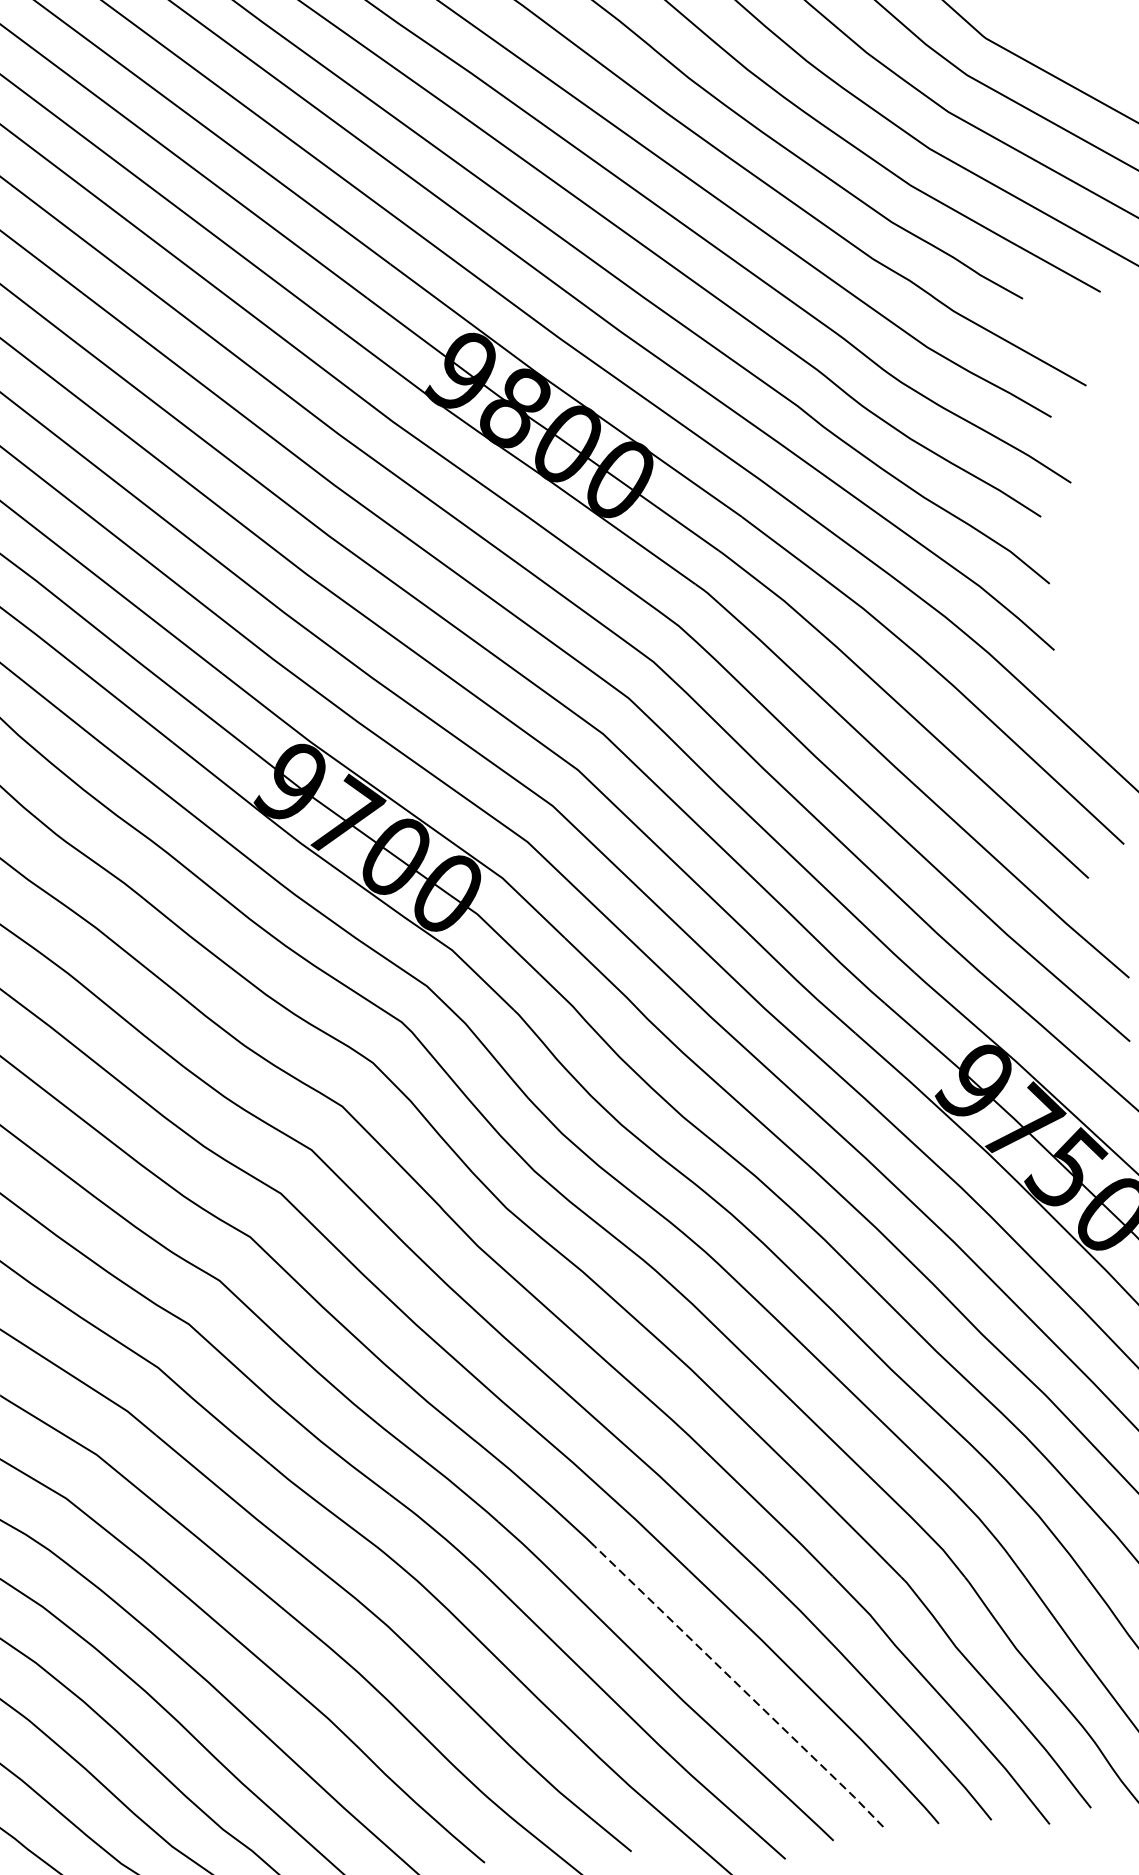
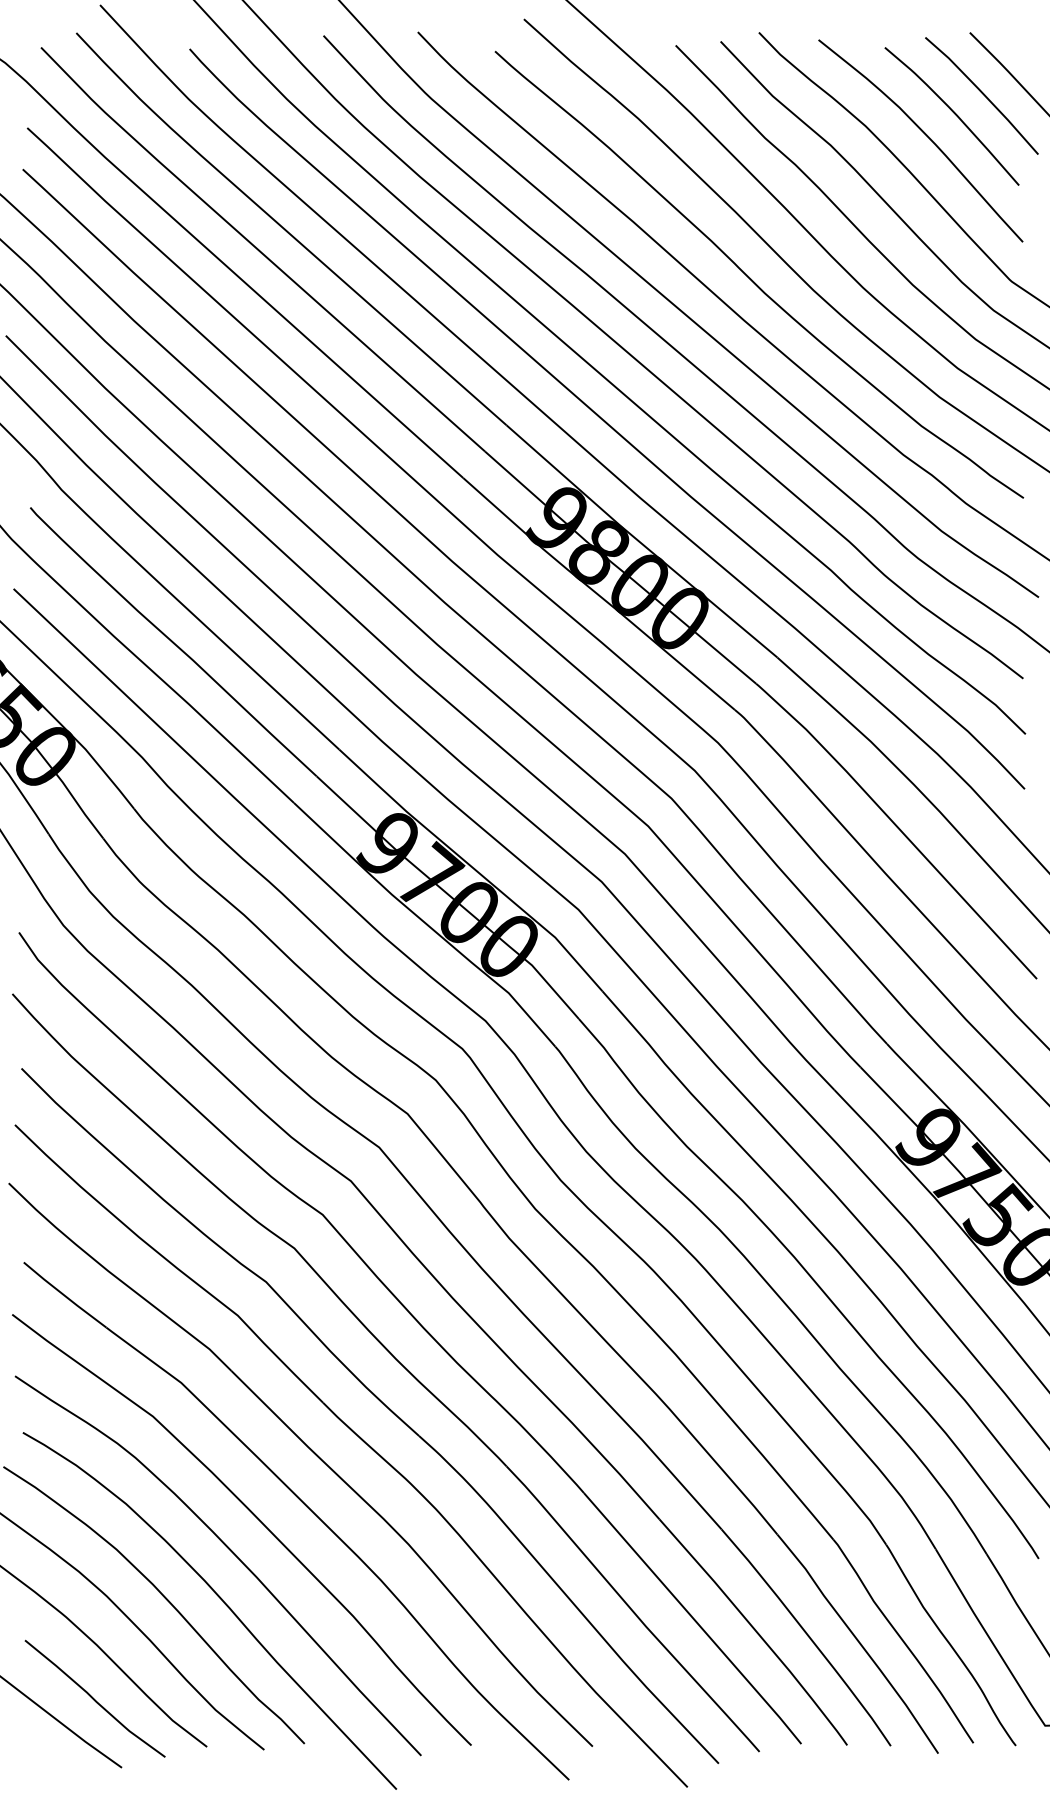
line: (739, 1686) -> (693, 1618), dashed -> solid

